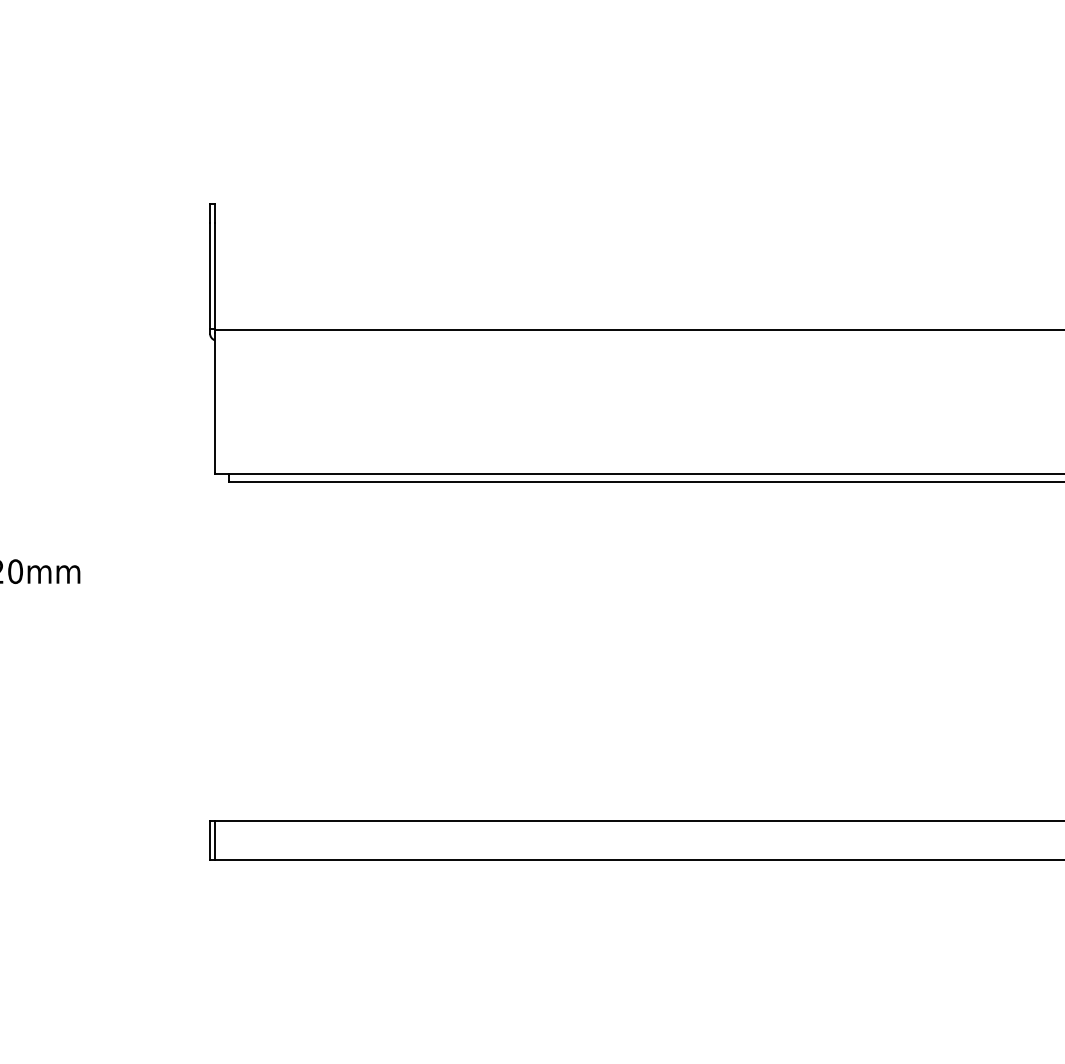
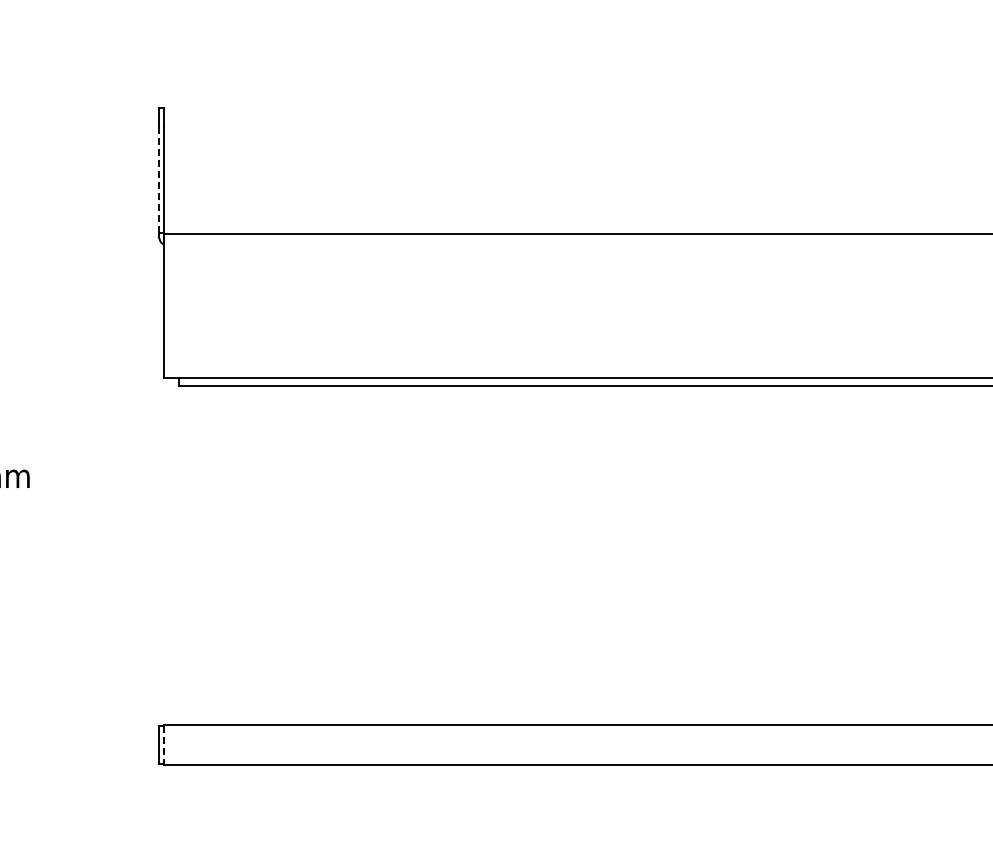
line: (210, 275) -> (159, 179), solid -> dashed
line: (214, 841) -> (163, 745), solid -> dashed

